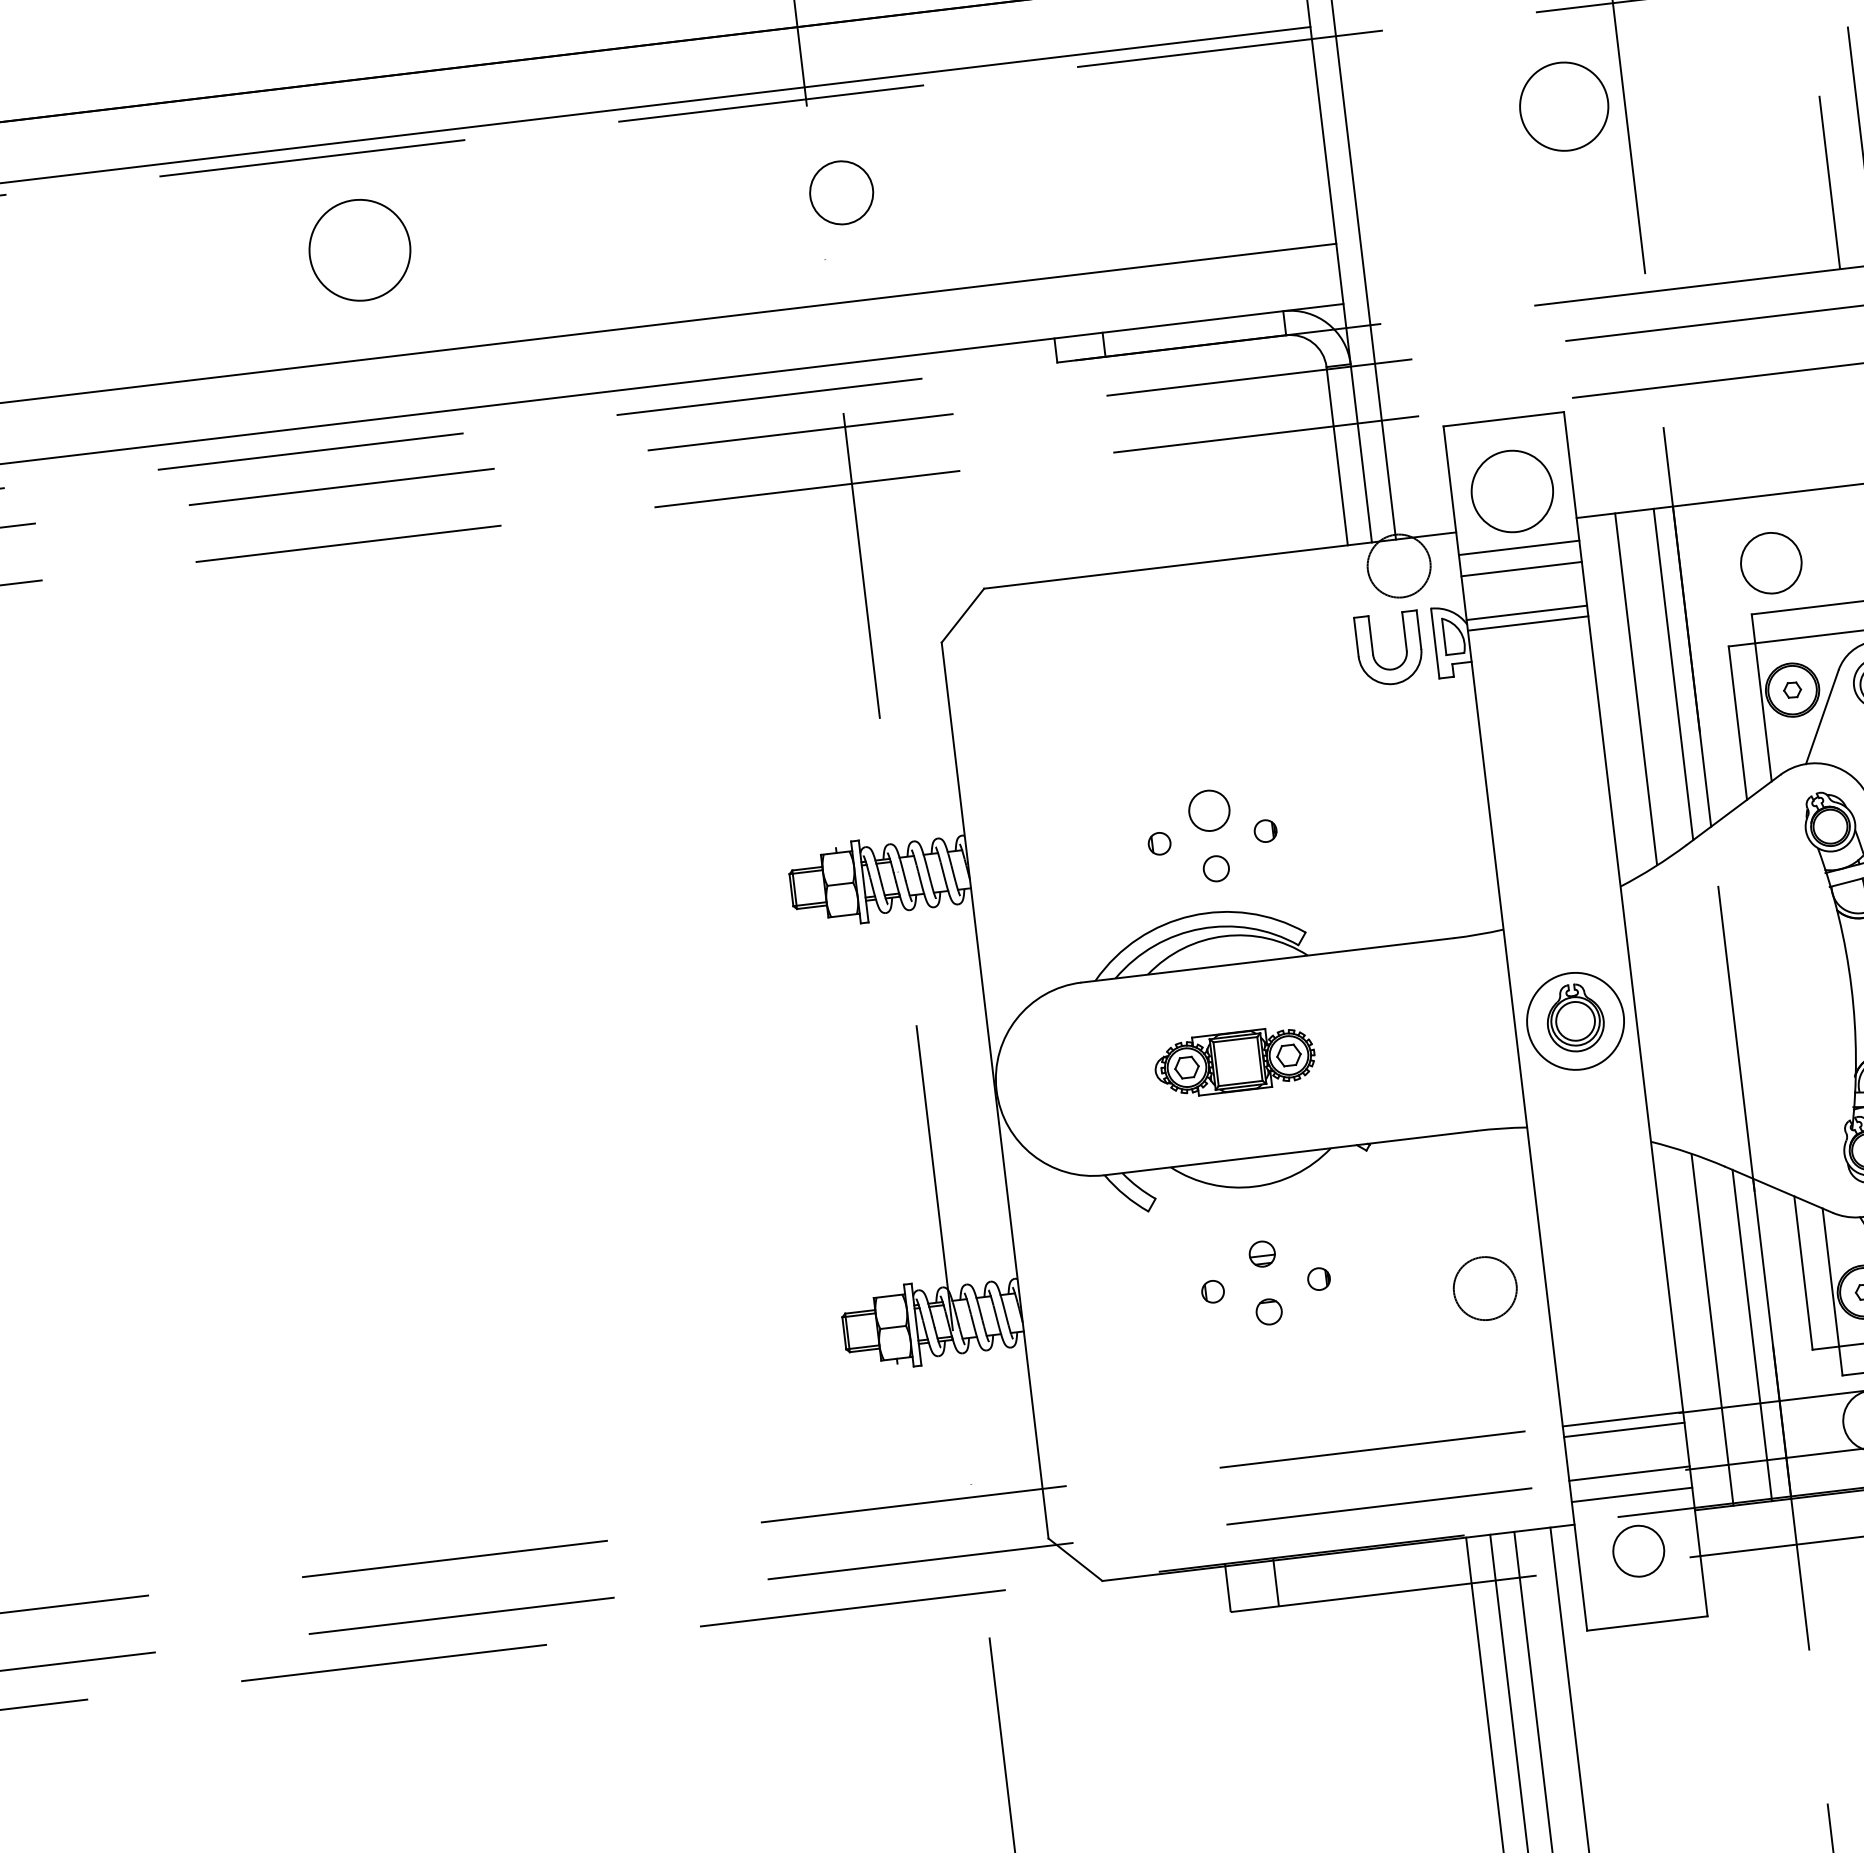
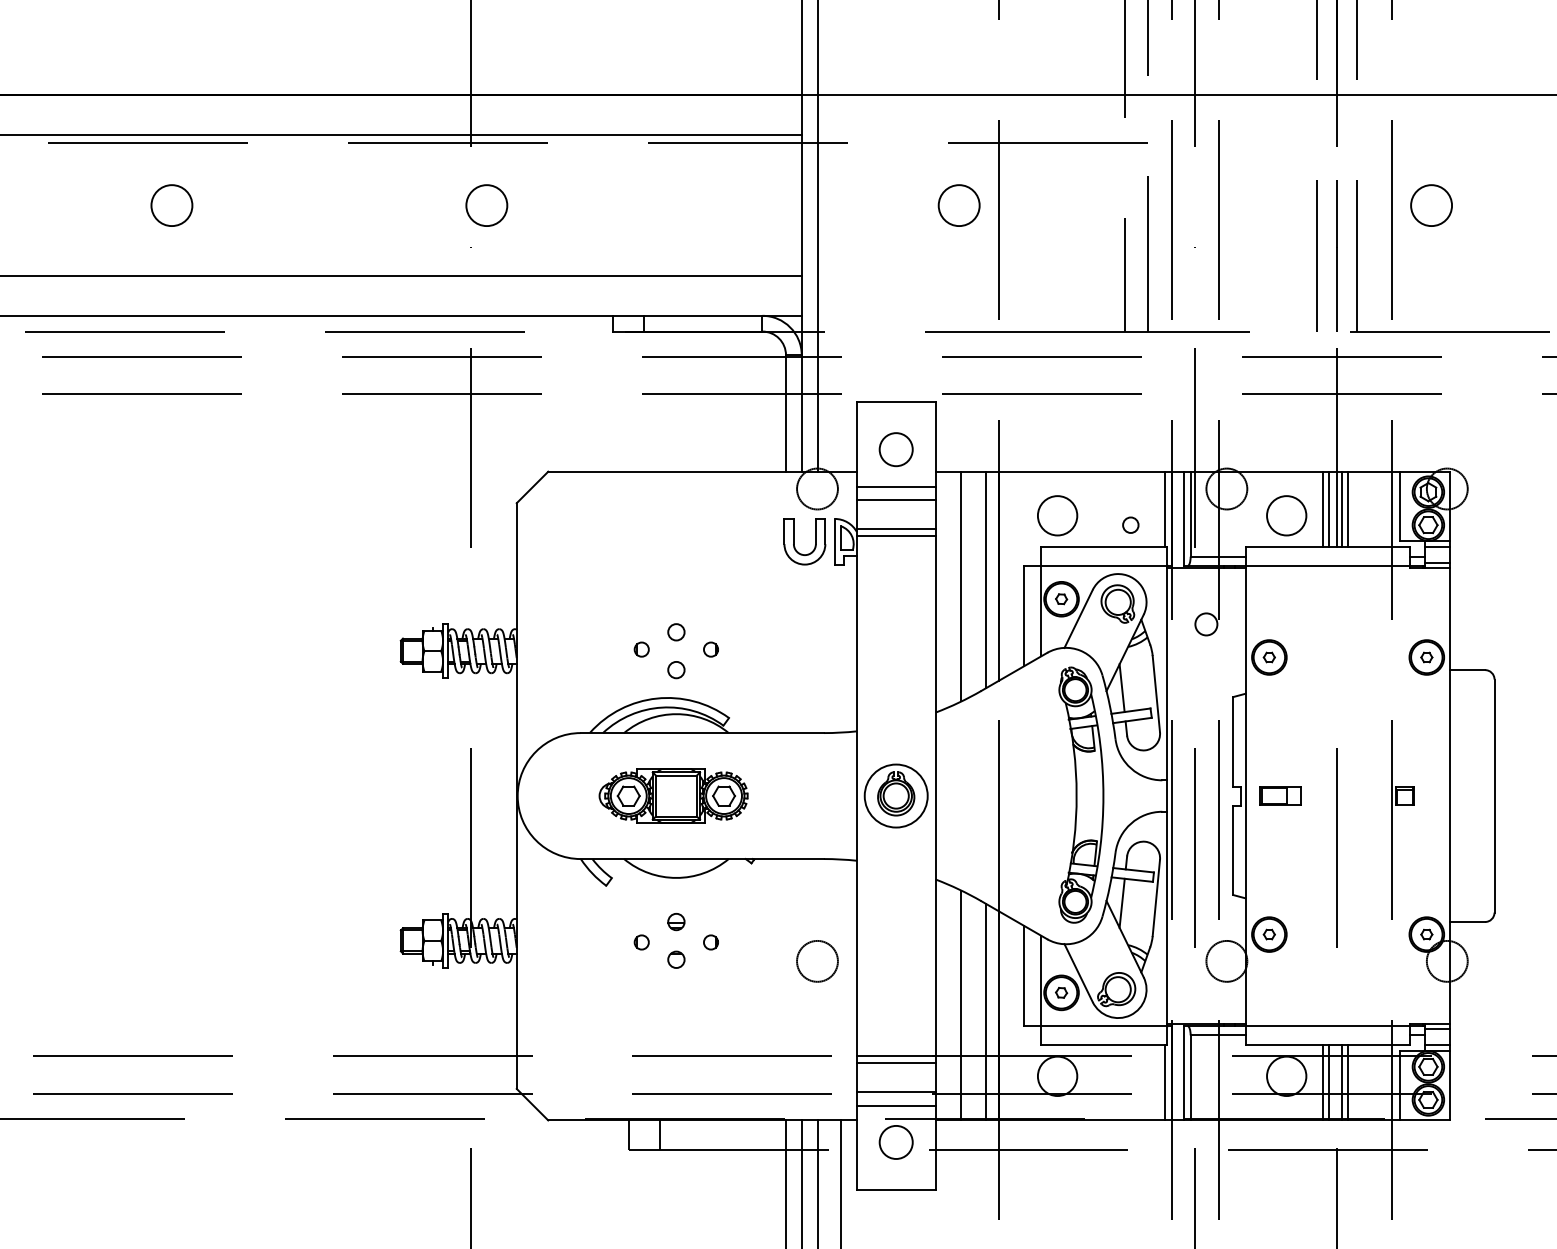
circle: (1563, 106) -> (958, 205), size x0.71
circle: (359, 250) -> (171, 205), size x0.62
circle: (1511, 491) -> (895, 449), size x0.62
circle: (1209, 811) -> (676, 632), size x0.62
part: (1234, 1061) -> (673, 795), size x1.43

